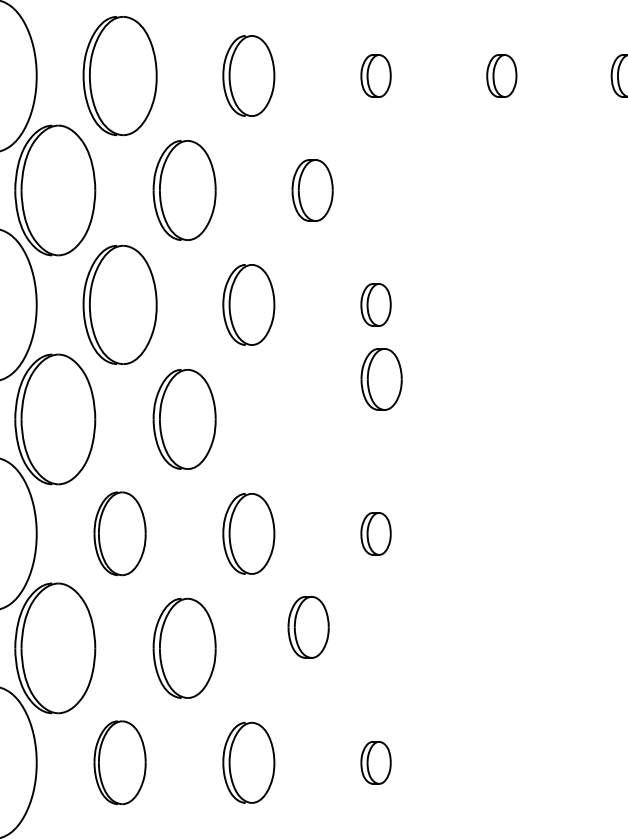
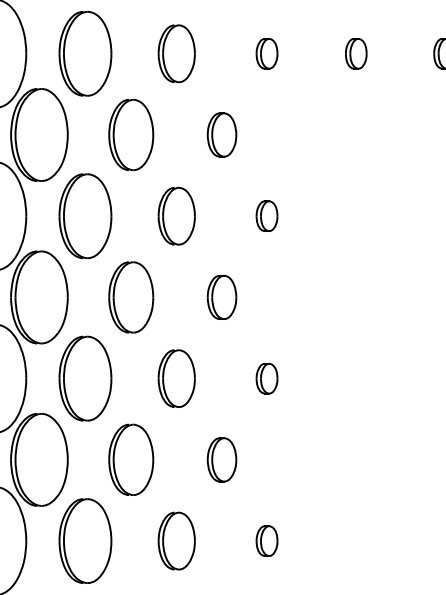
part: (381, 379) -> (221, 297), moved
part: (119, 533) -> (85, 378), size x1.43
part: (308, 627) -> (221, 459), moved
part: (119, 762) -> (85, 540), size x1.43

